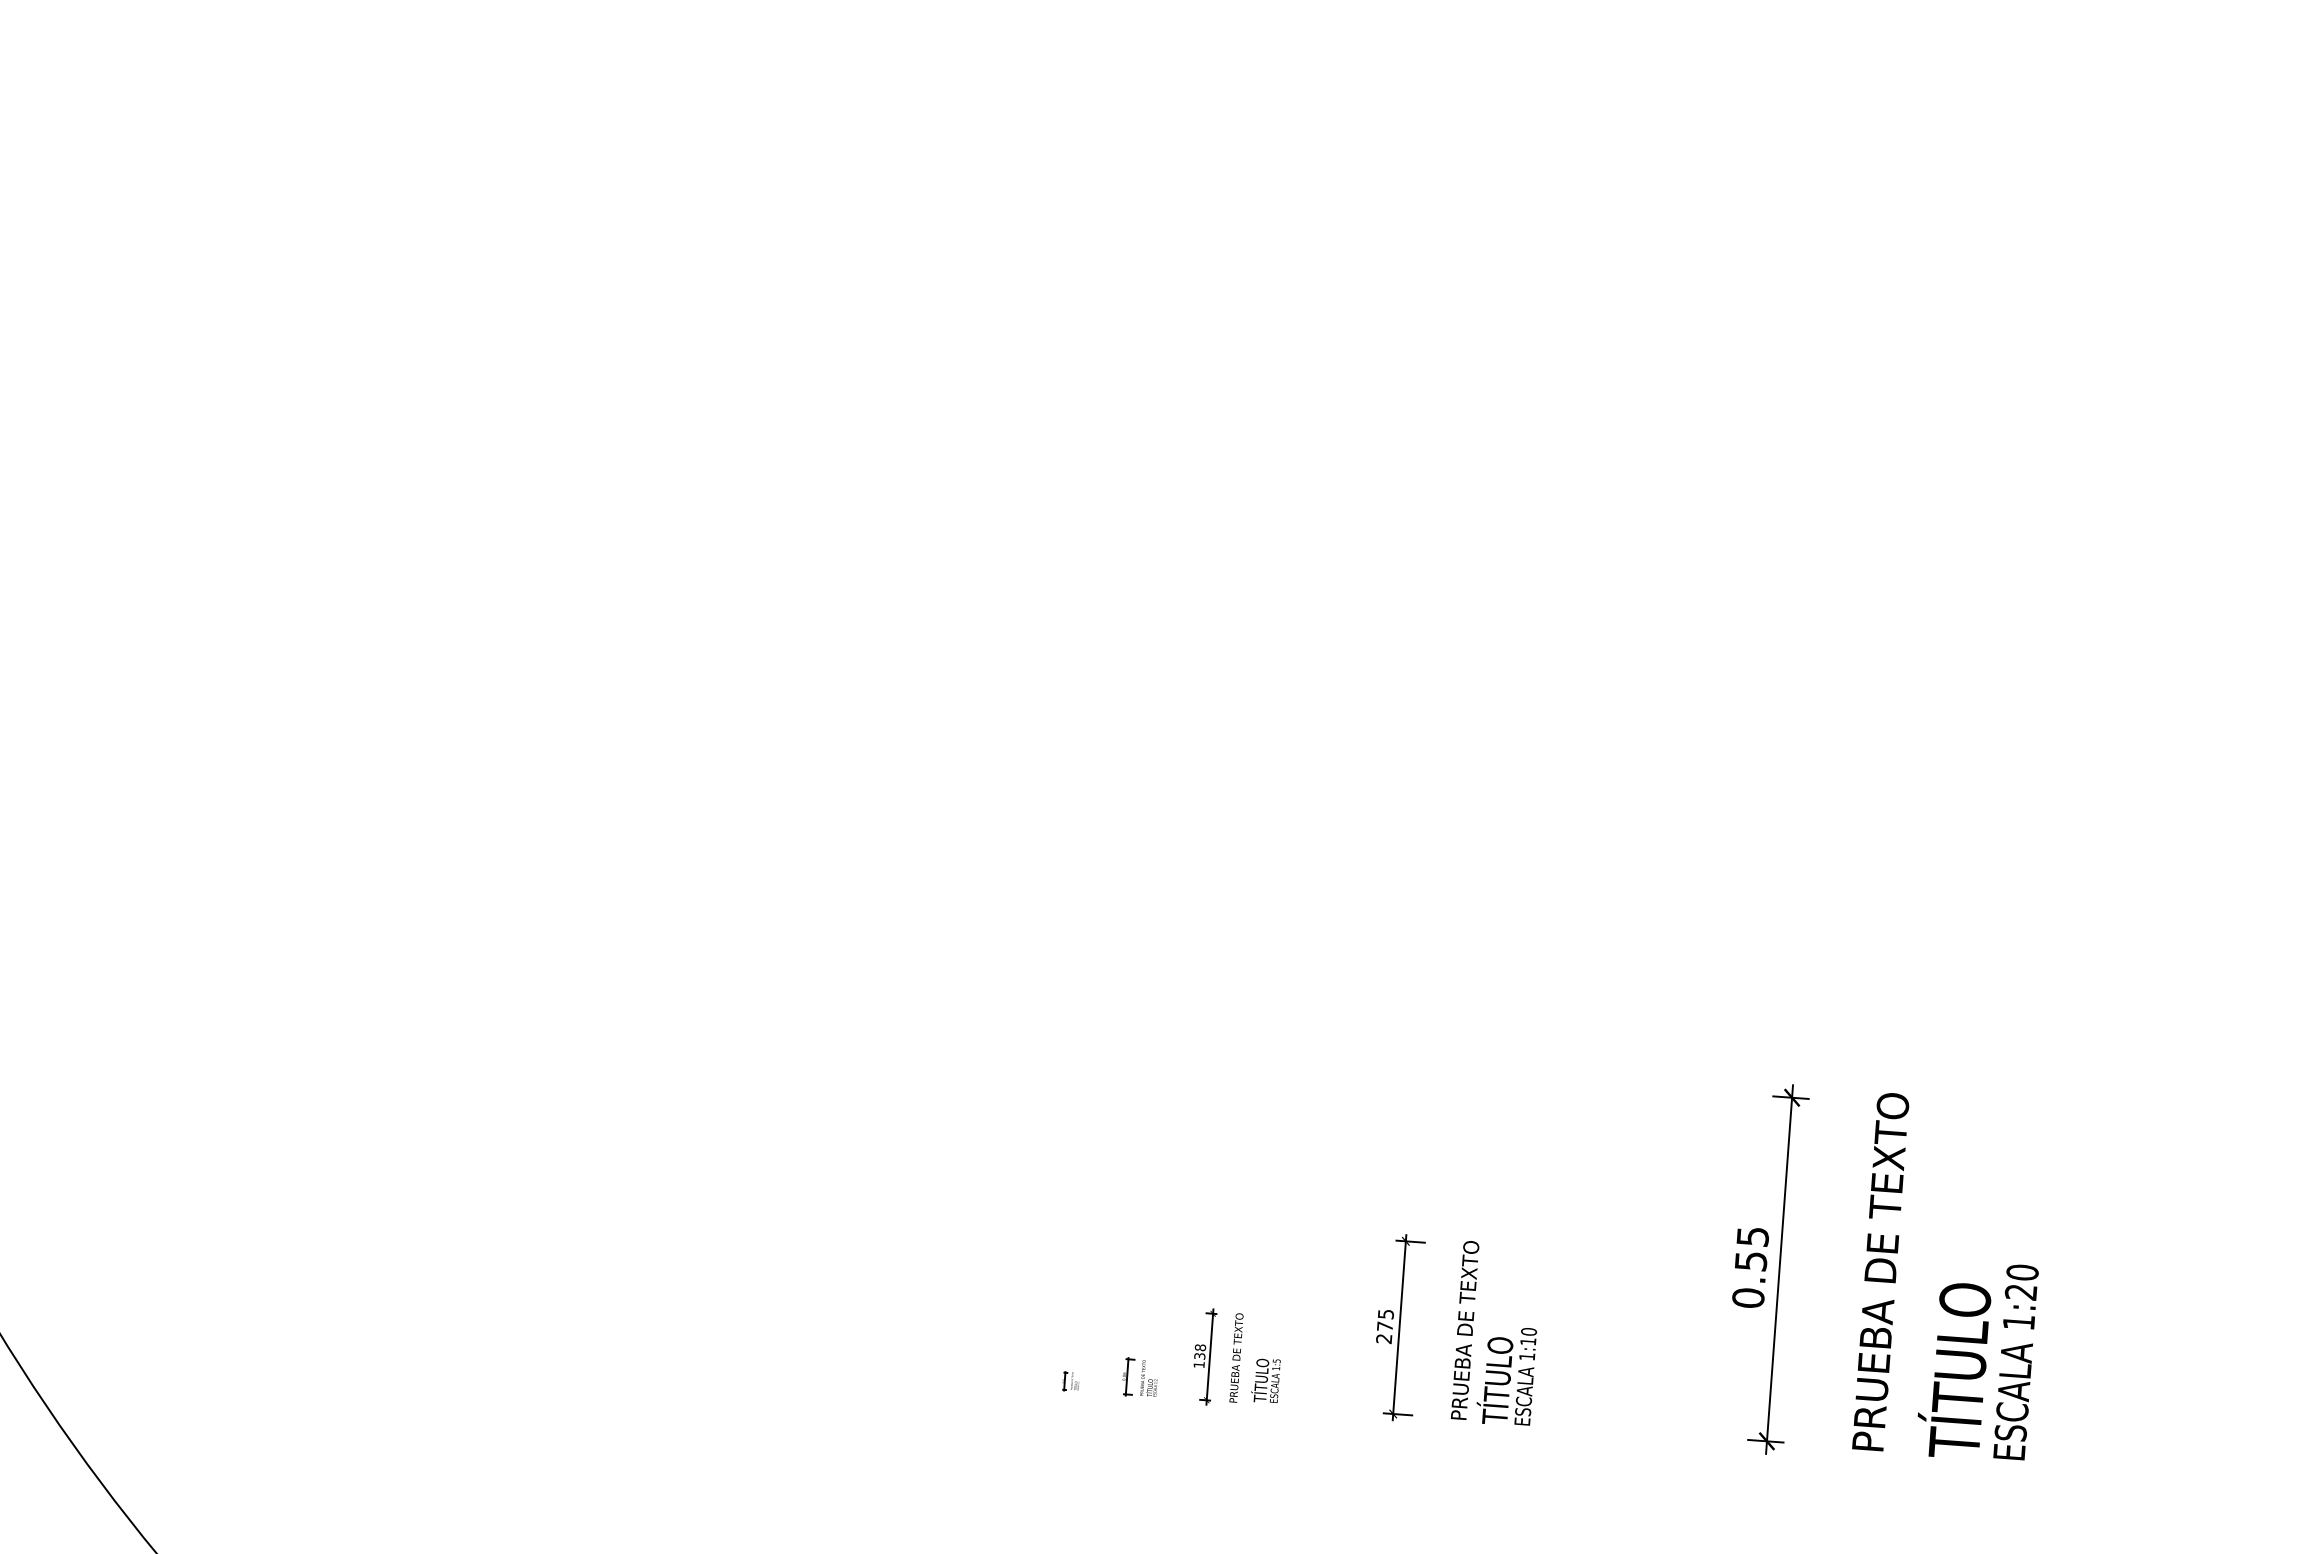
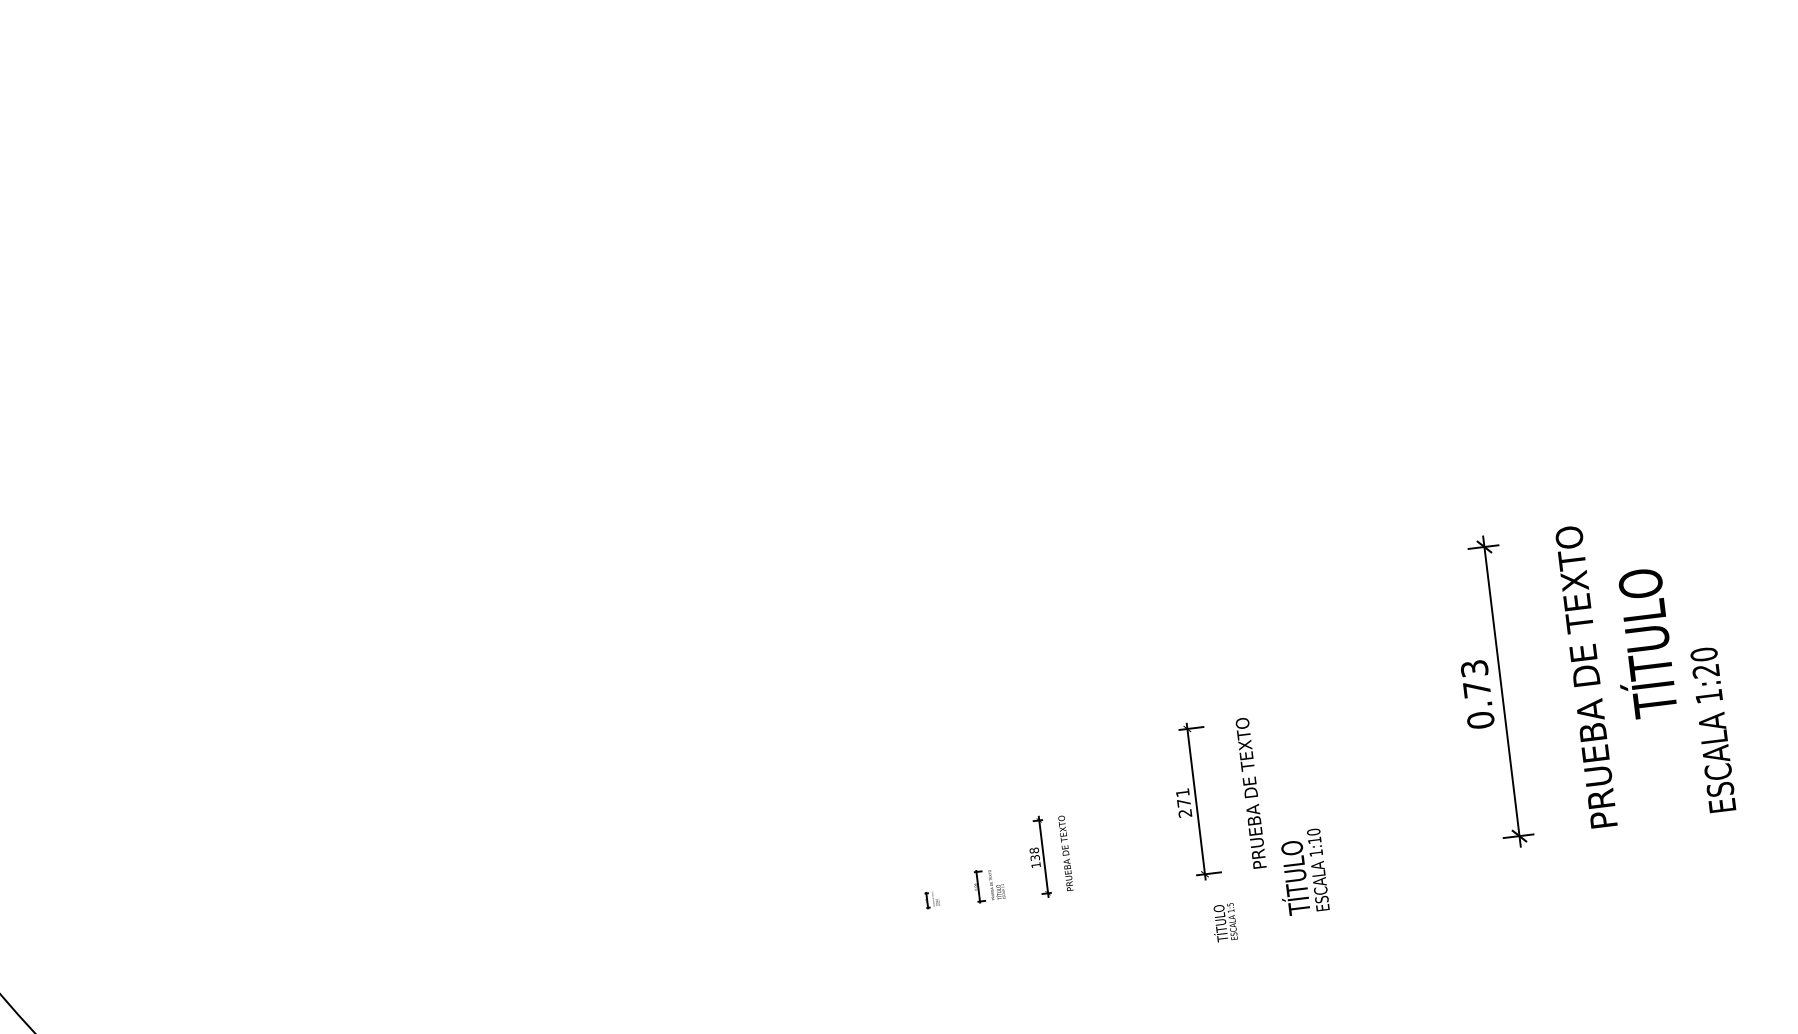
text: (1751, 1249) -> (1475, 679), 0.55 -> 0.73
text: (1385, 1314) -> (1182, 792), 275 -> 271
text: (1954, 1369) -> (1643, 643), moved
text: (1506, 1376) -> (1302, 872), moved
text: (1265, 1380) -> (1224, 922), moved

